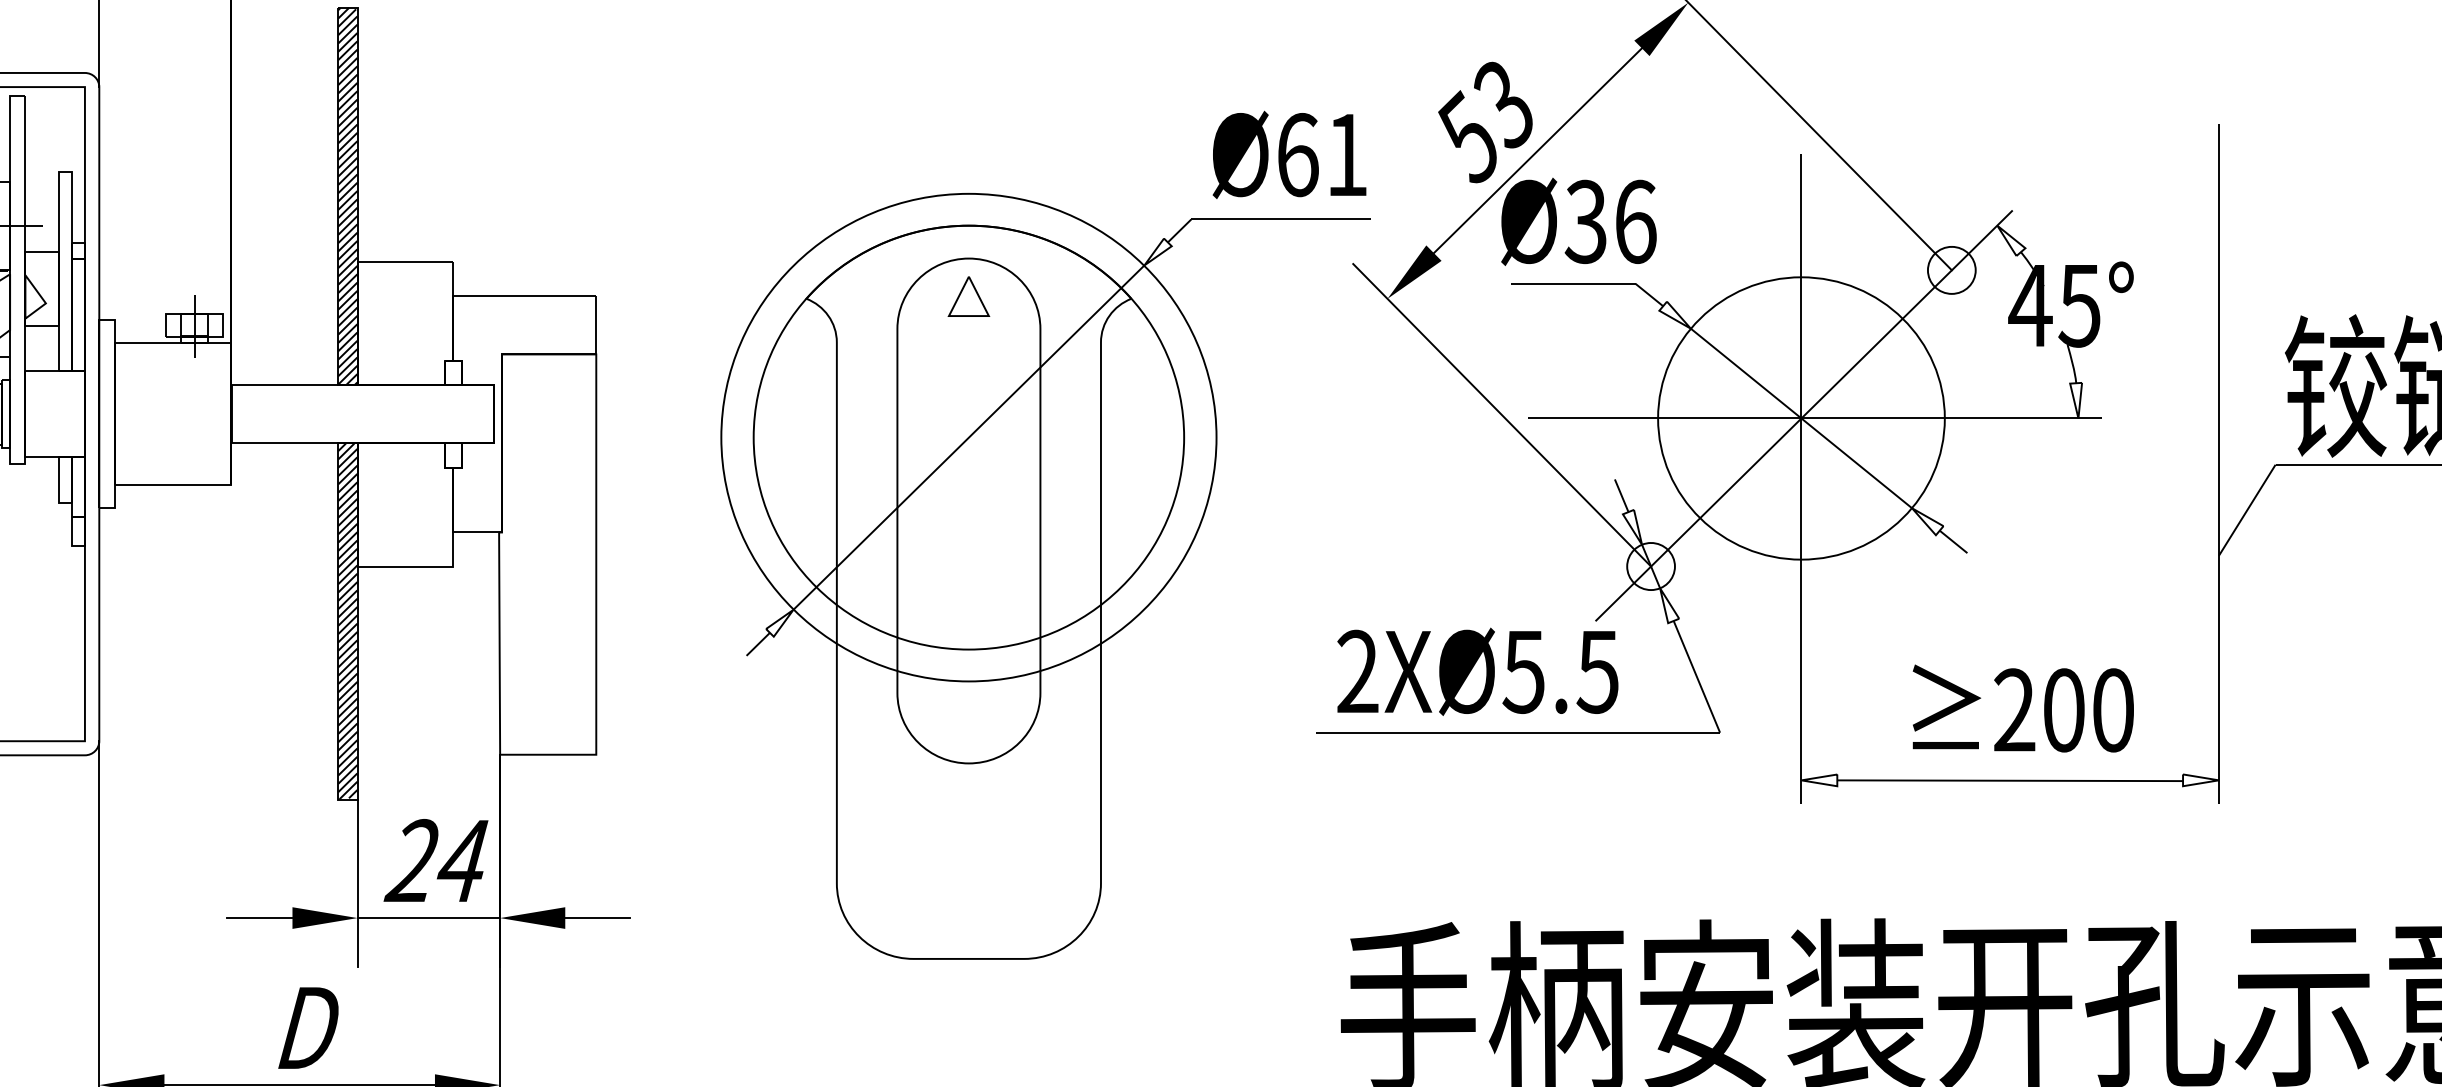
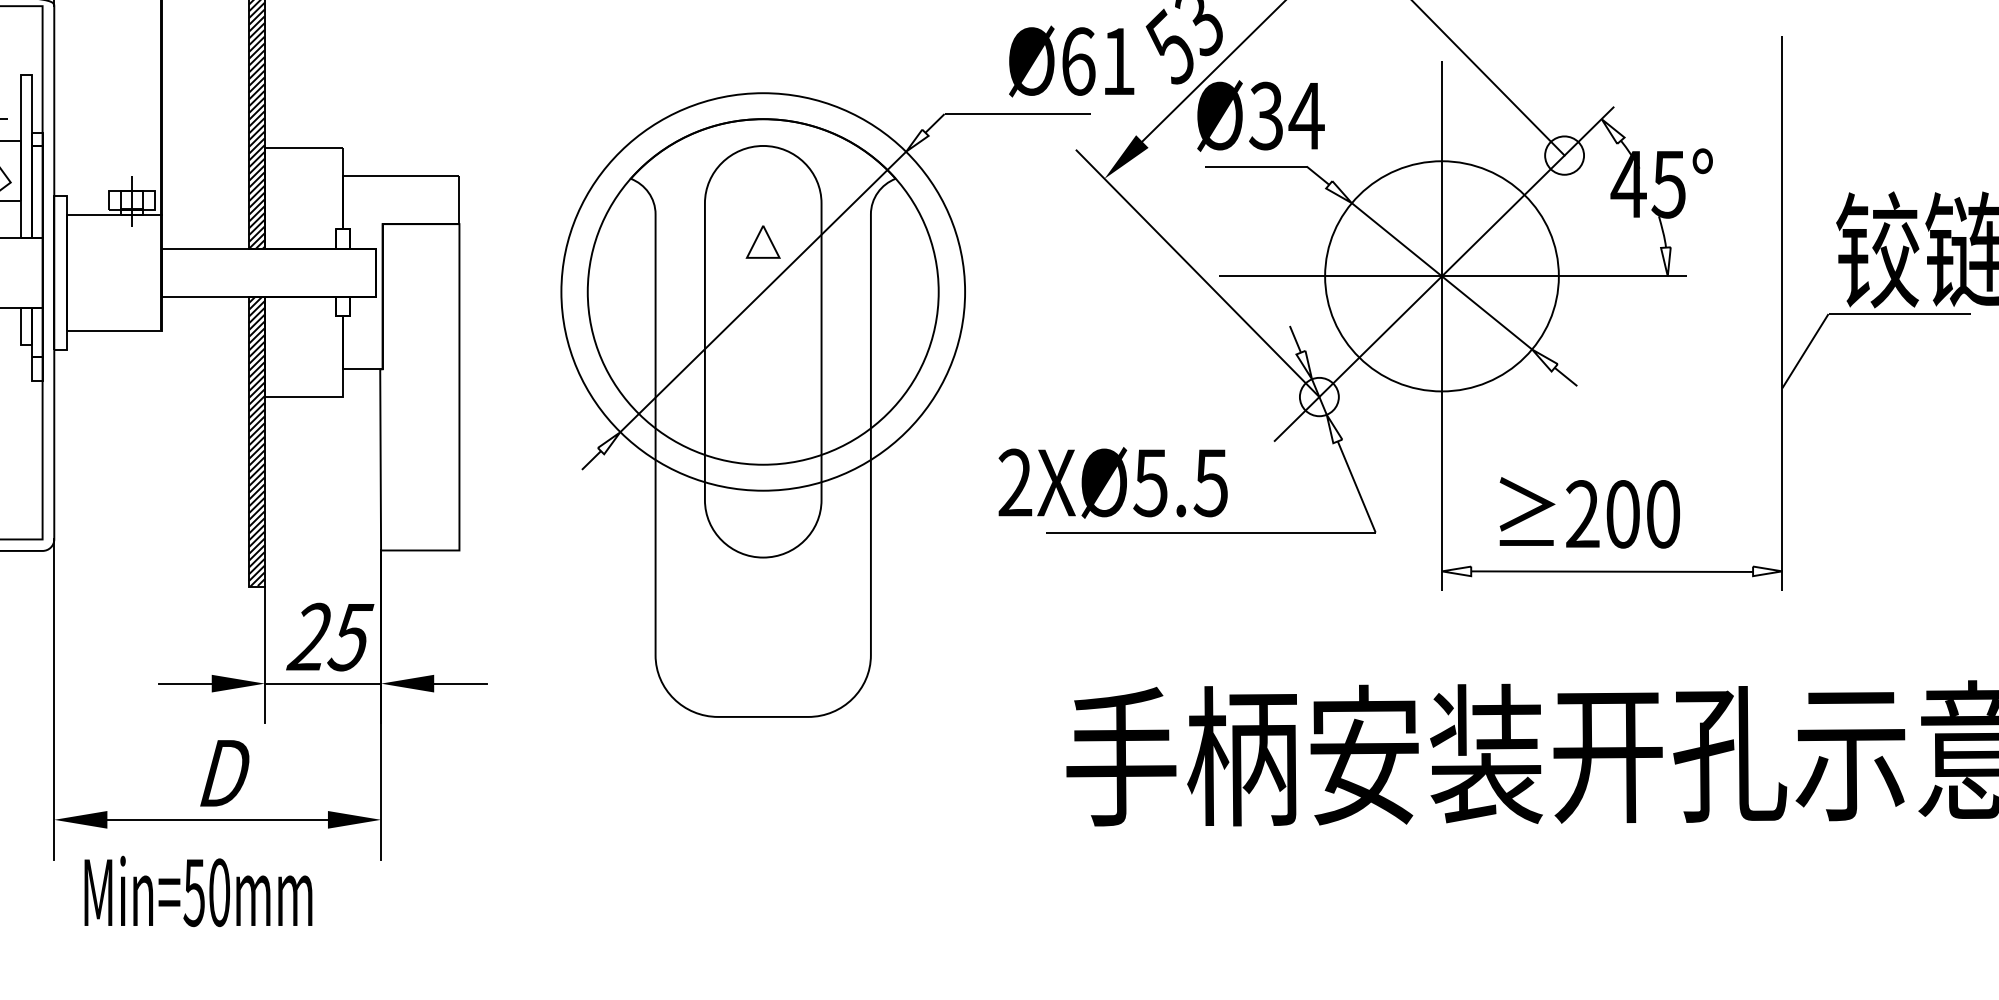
text: (1289, 154) -> (1071, 61), moved
text: (1635, 221) -> (1306, 115), Ø36 -> Ø34
part: (968, 296) -> (762, 241), moved
text: (1477, 671) -> (1112, 482), moved
text: (2022, 708) -> (1589, 512), moved
text: (462, 861) -> (350, 637), 24 -> 25

